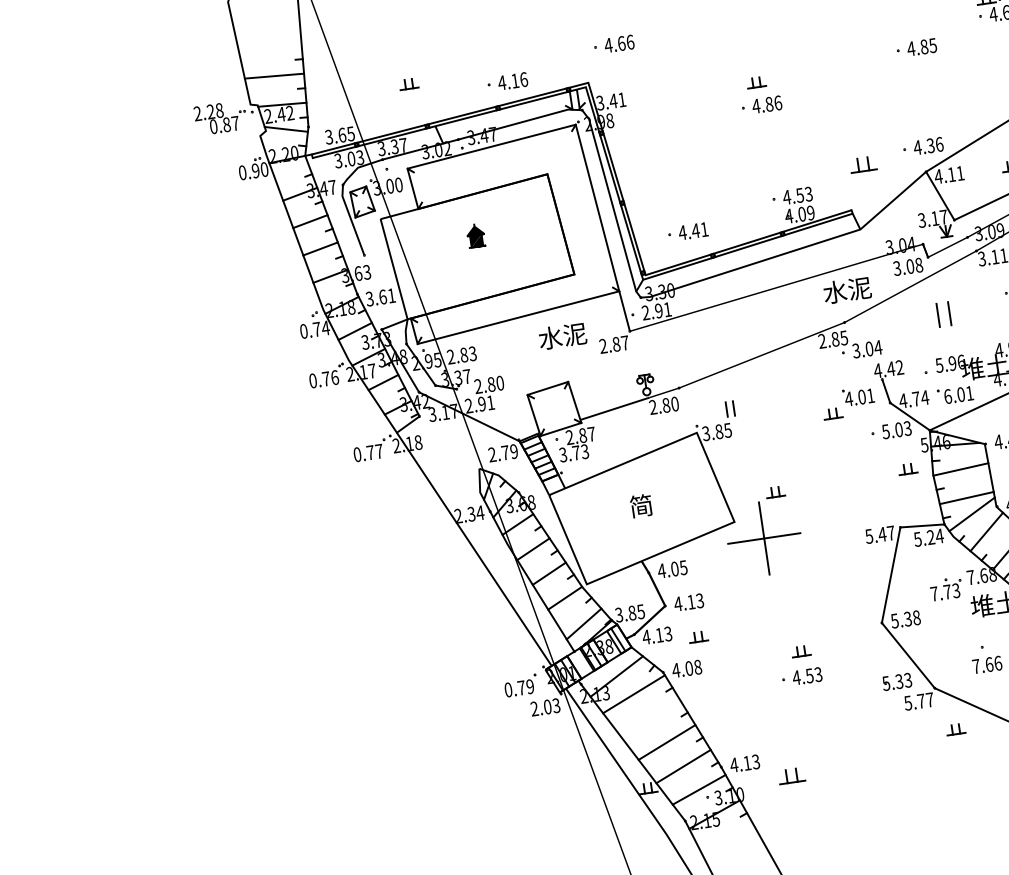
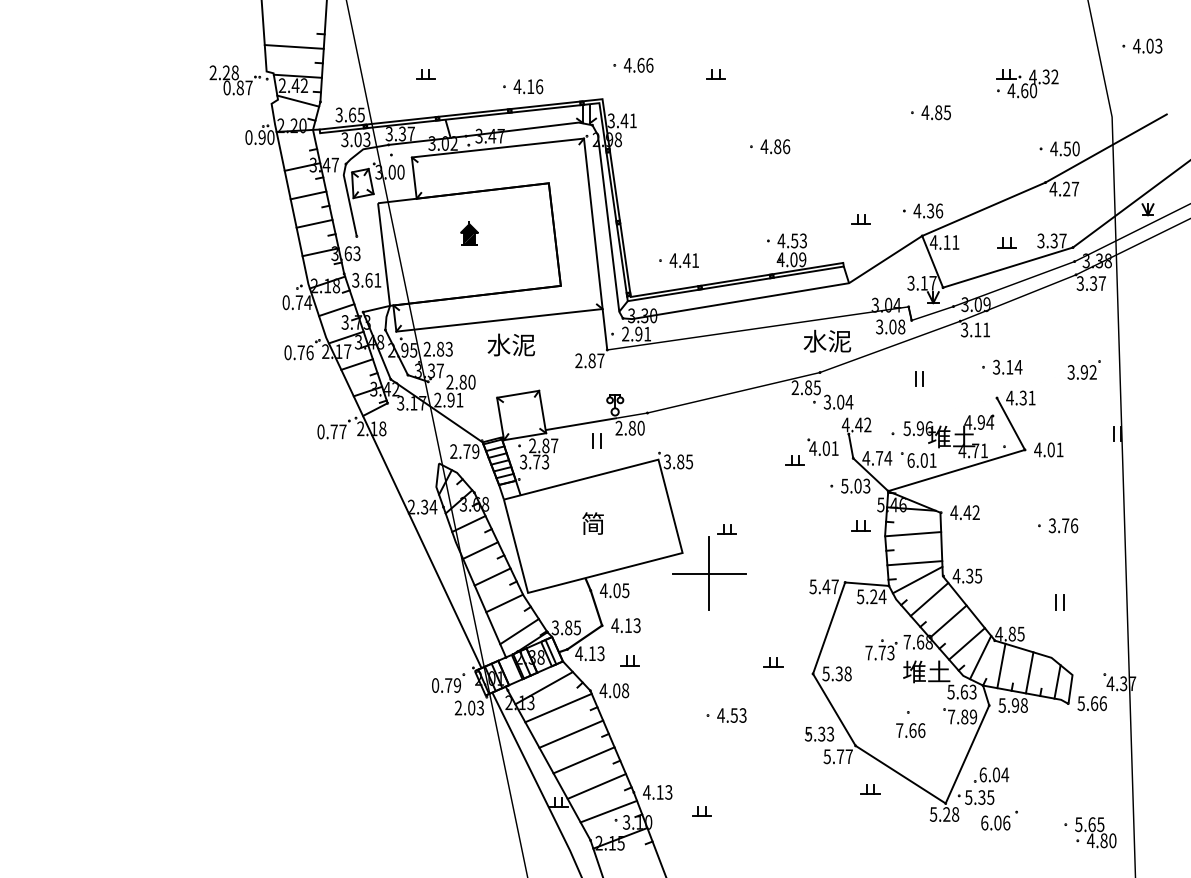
part: (755, 82) -> (715, 74), moved
part: (862, 164) -> (860, 219), size x0.71
part: (944, 313) -> (919, 378), size x0.62
text: (561, 335) -> (510, 344), moved
part: (729, 408) -> (596, 440), moved
part: (801, 651) -> (773, 662), moved
line: (650, 717) -> (571, 733), added
part: (791, 776) -> (701, 811), size x0.71

